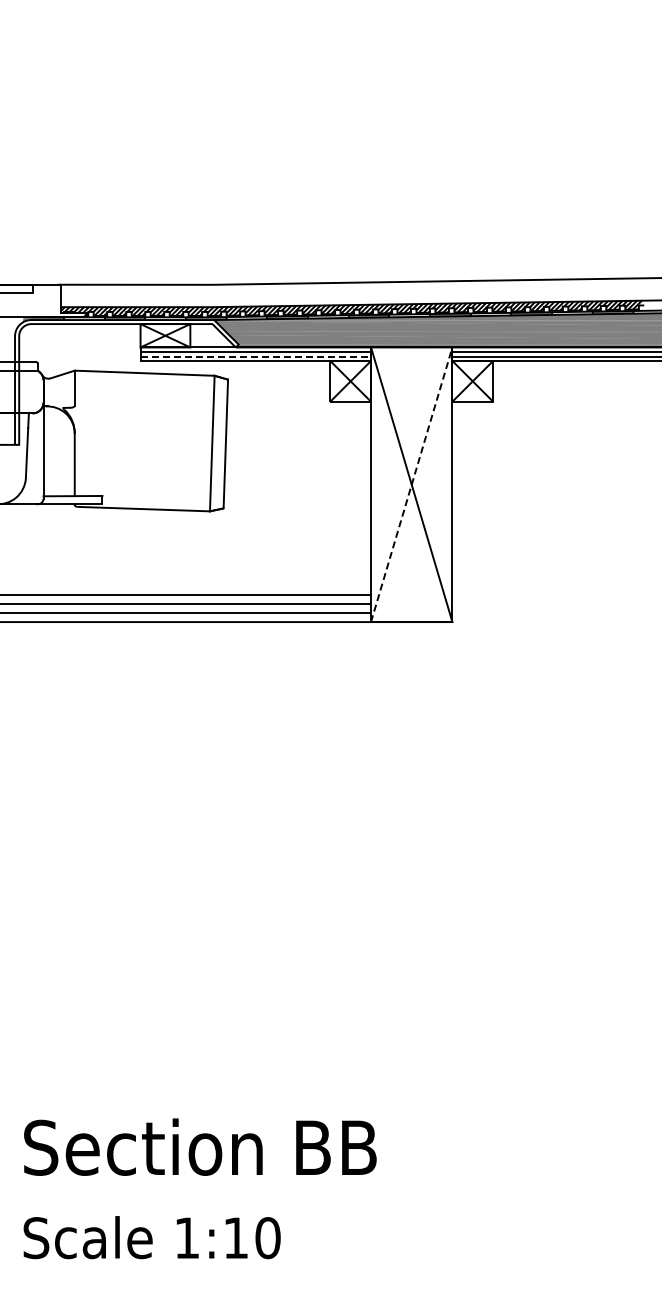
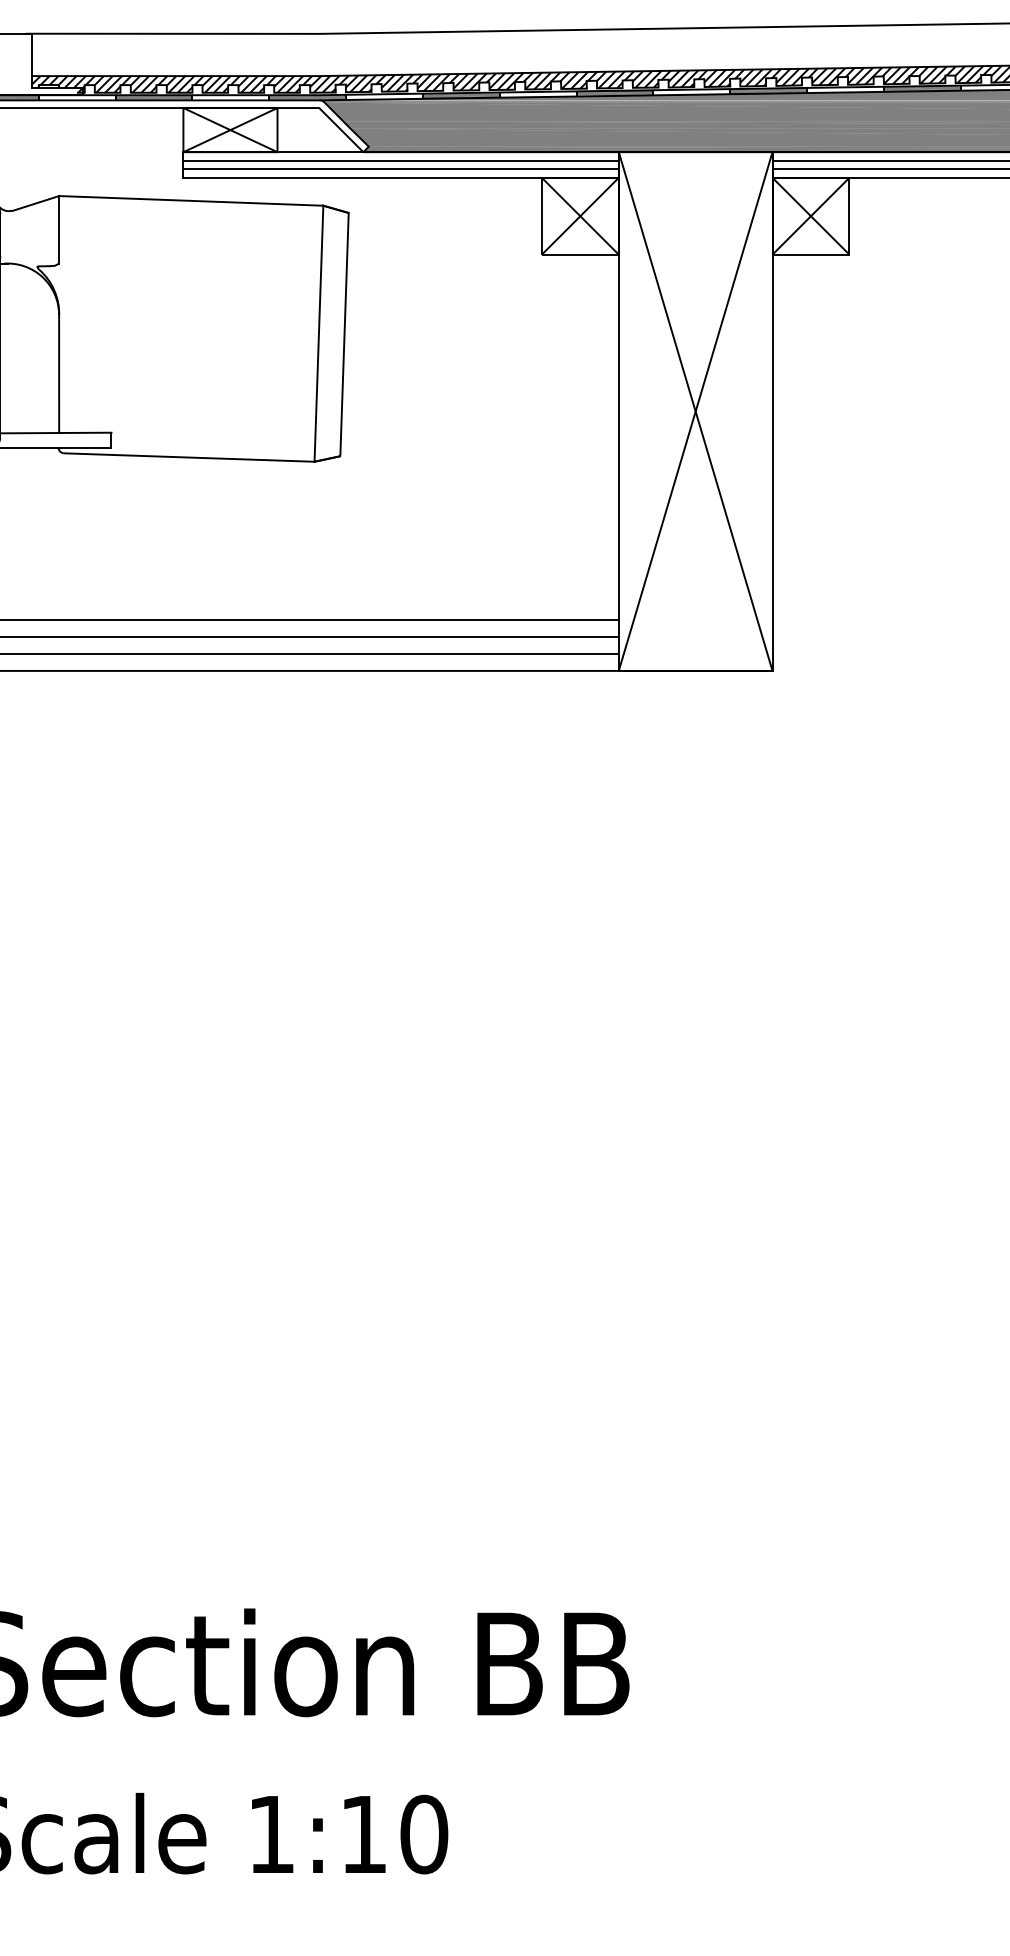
line: (256, 356) -> (402, 169), dashed -> solid
line: (411, 484) -> (695, 411), dashed -> solid

